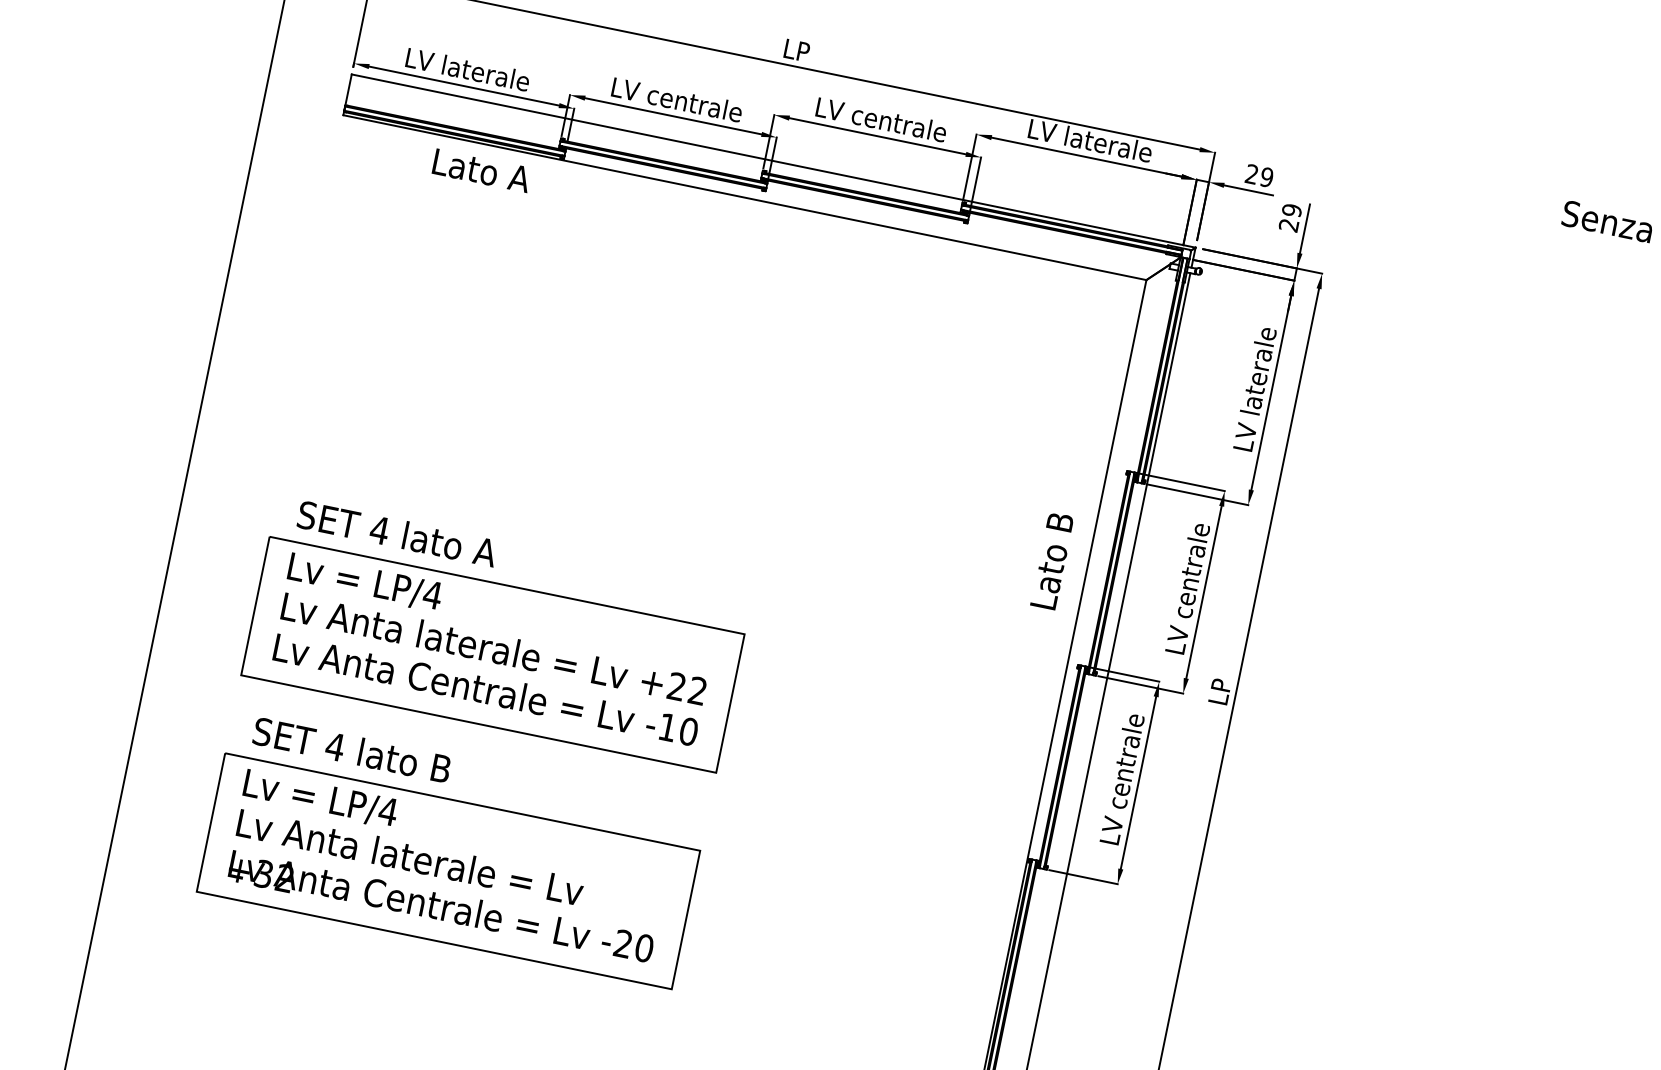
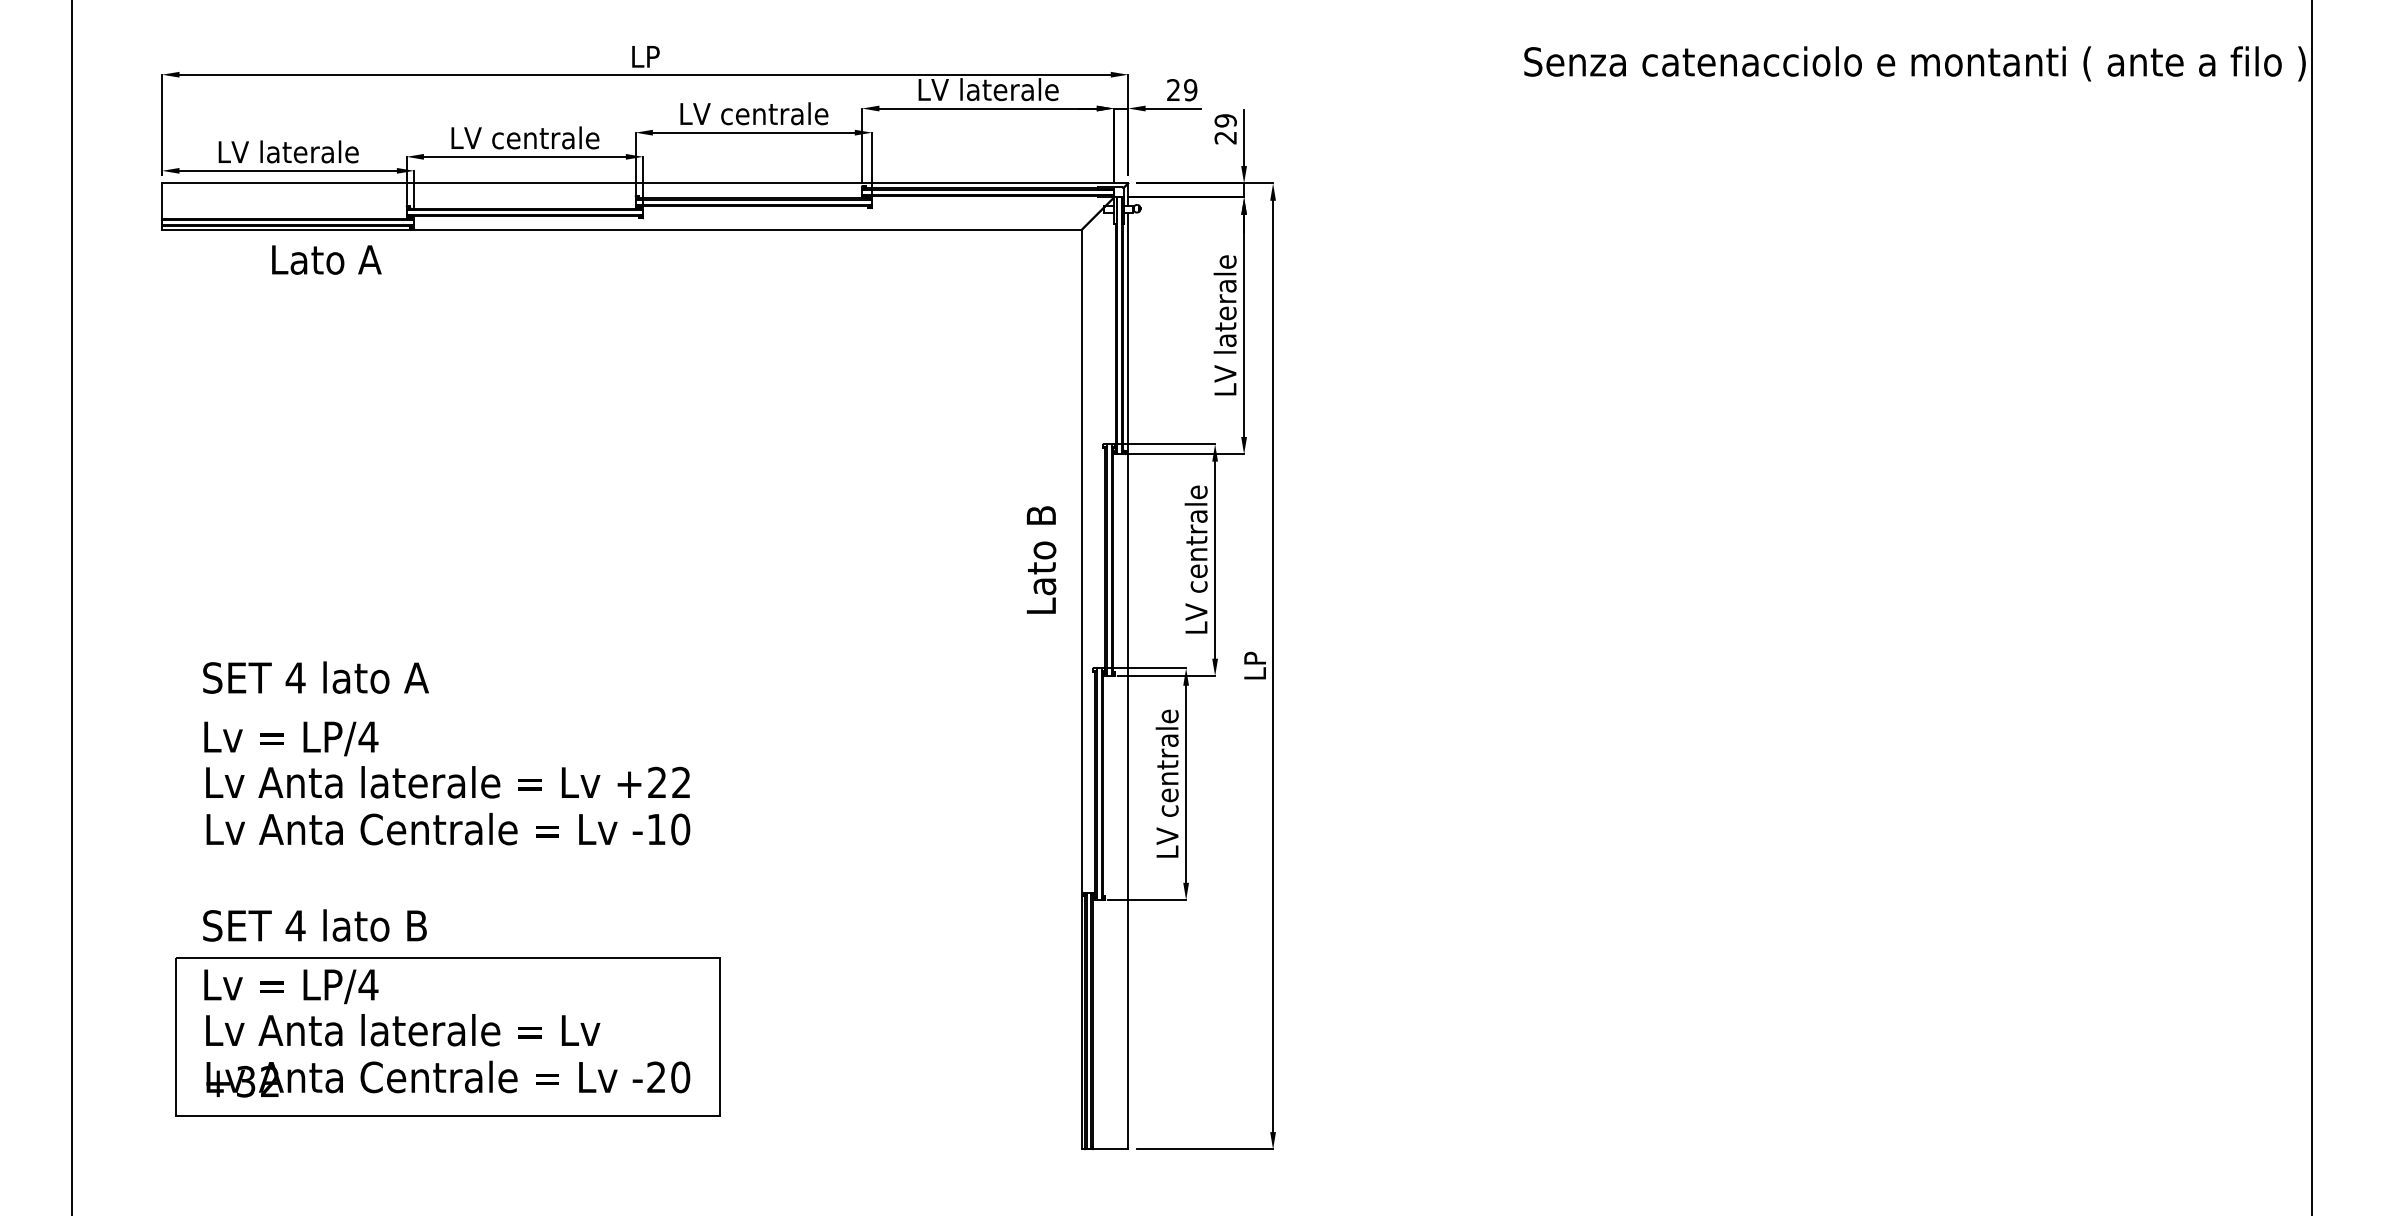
part: (492, 654) -> (447, 788), removed

